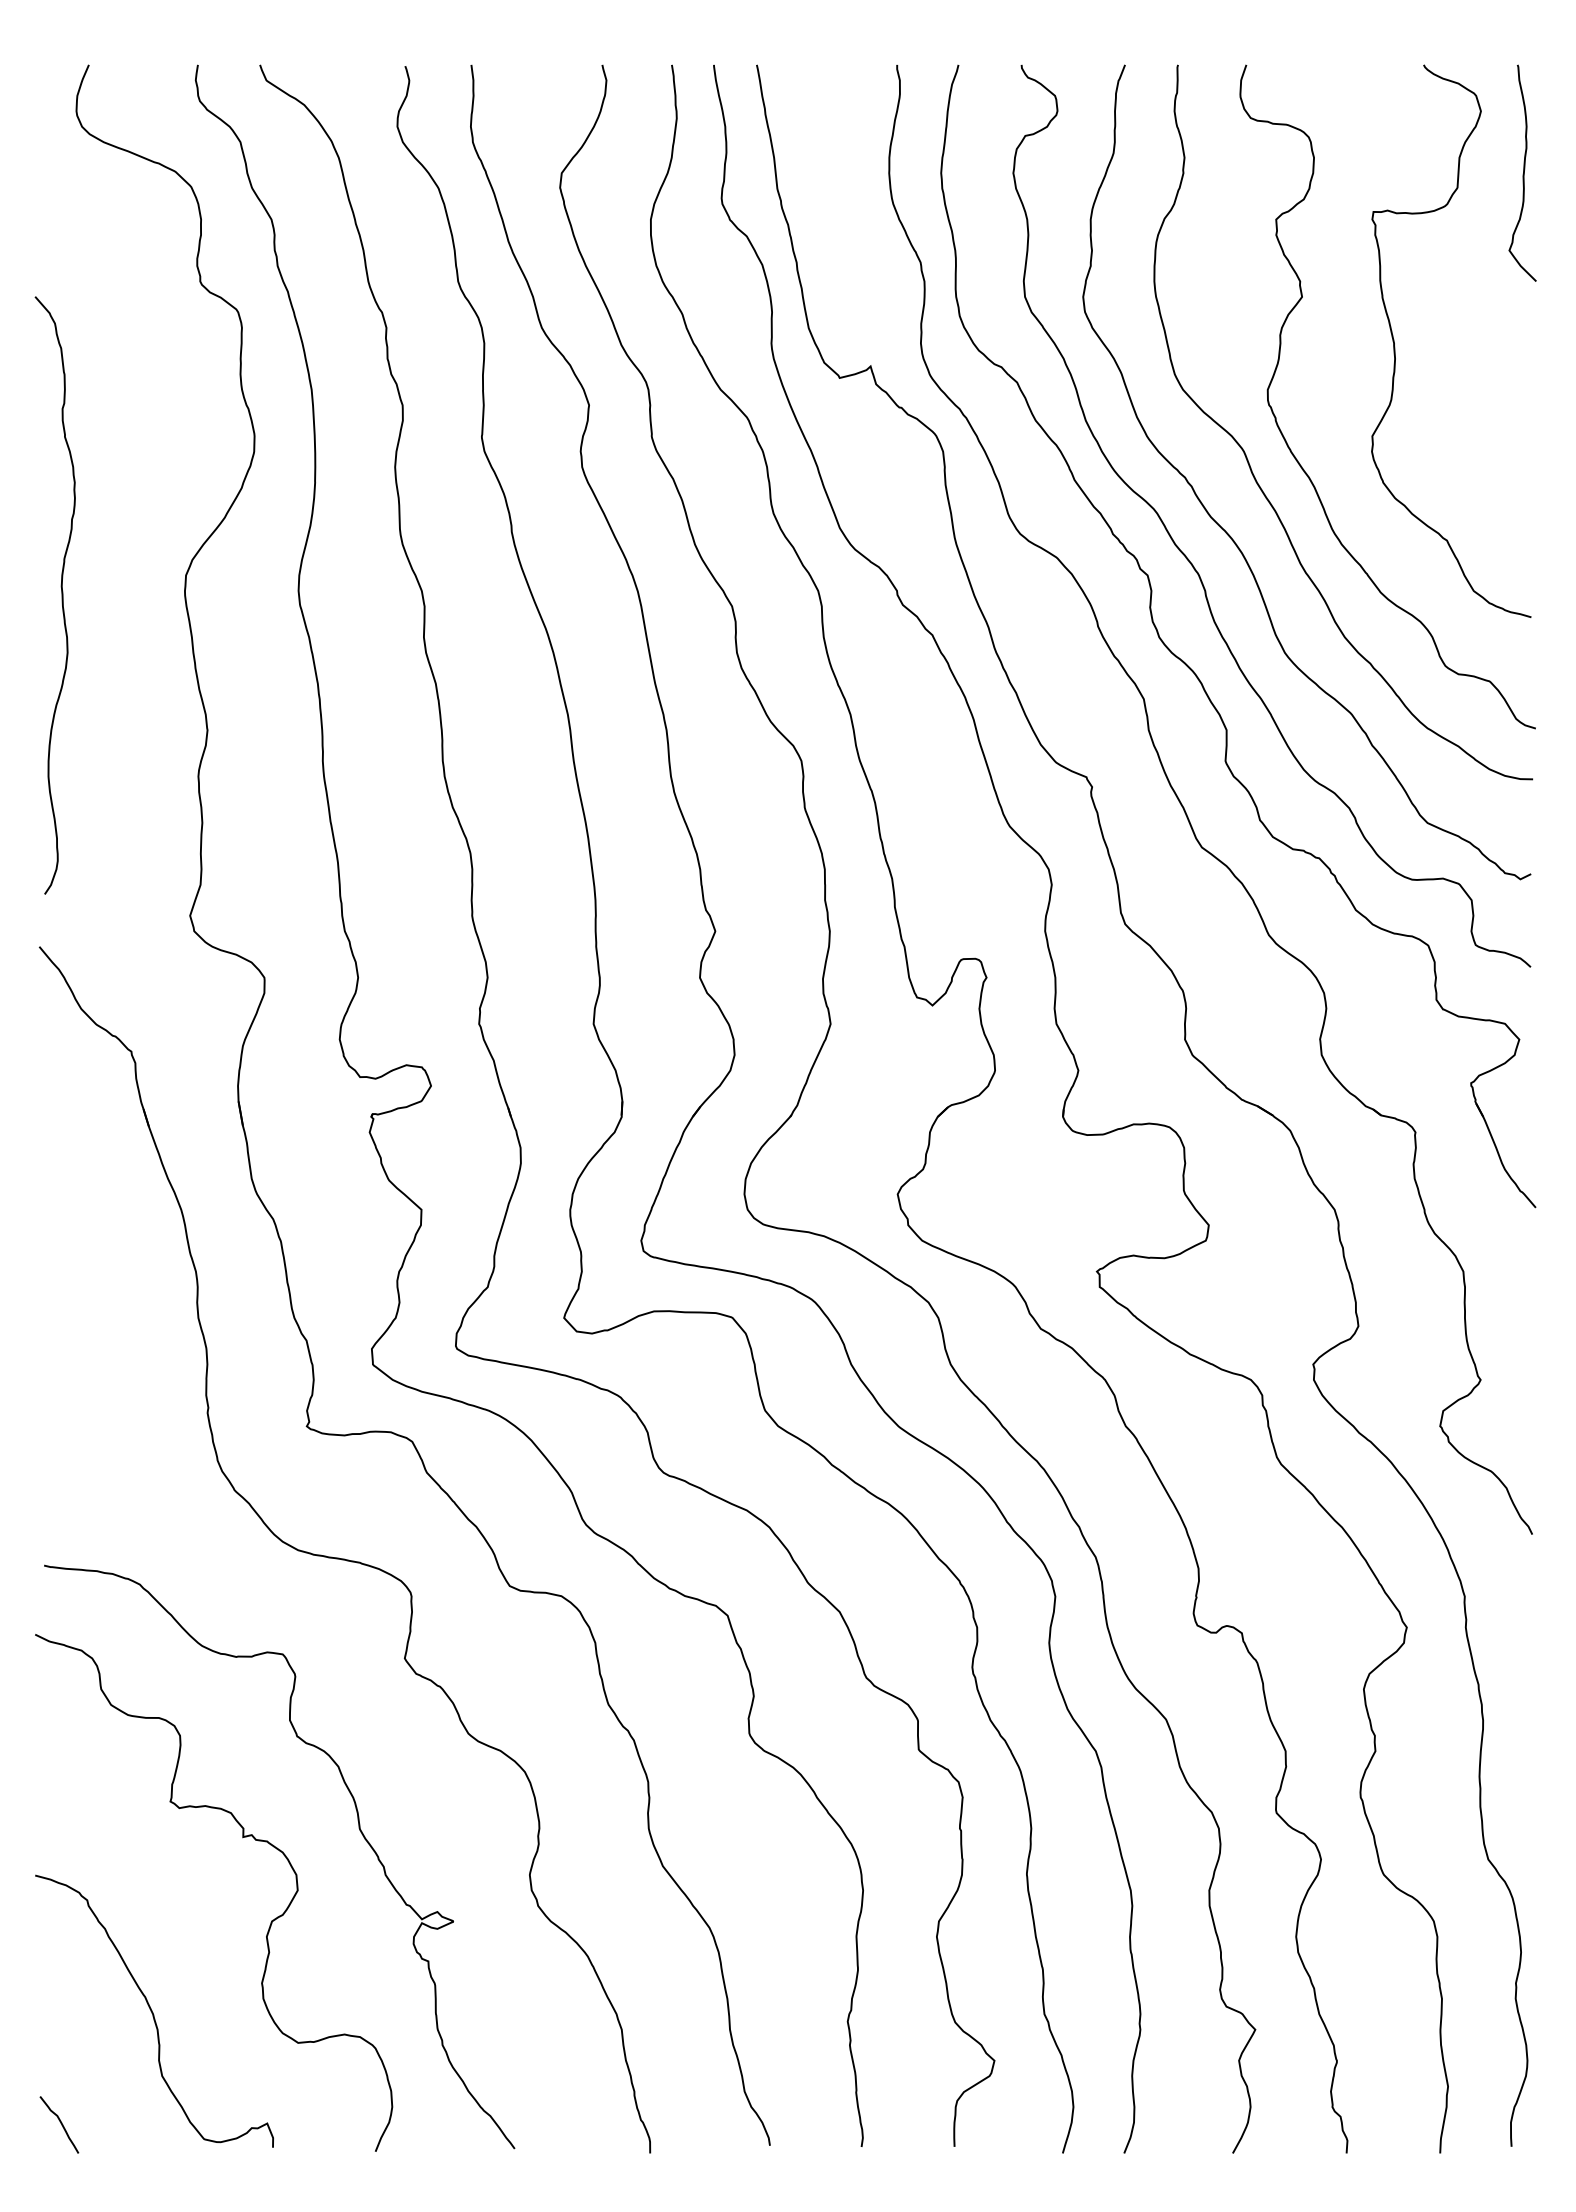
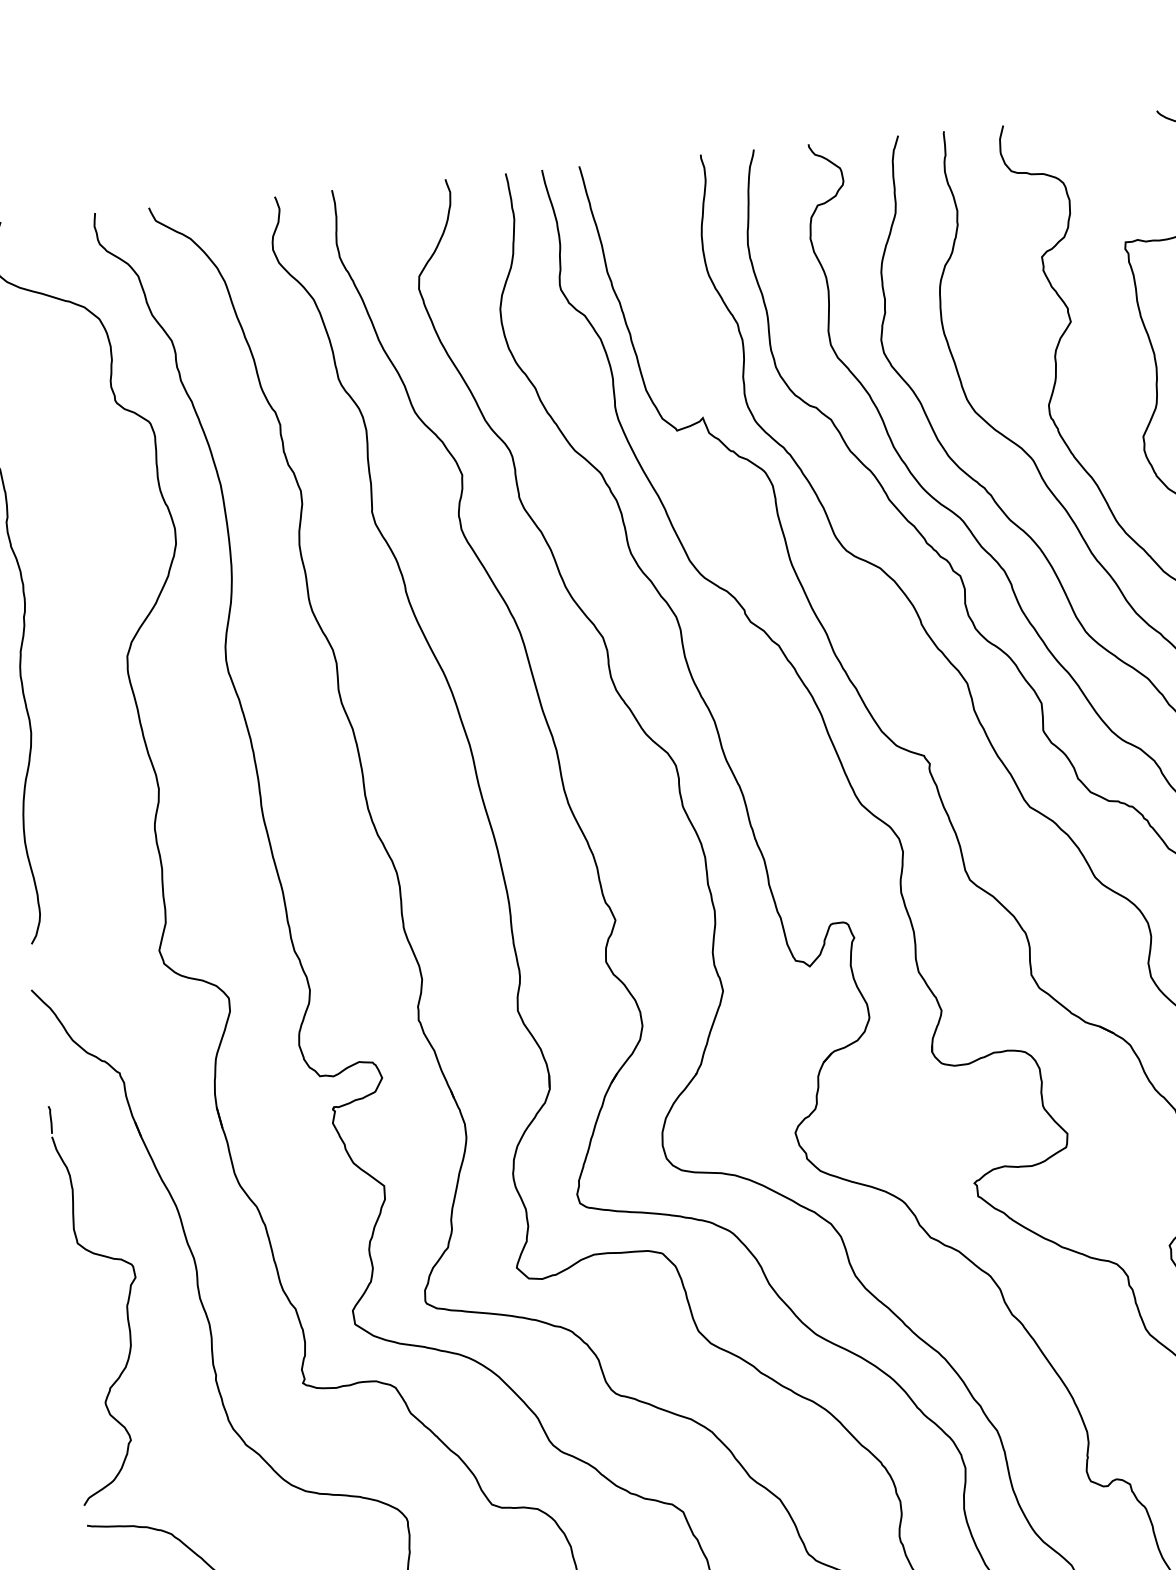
part: (113, 1317) -> (126, 1305), added

